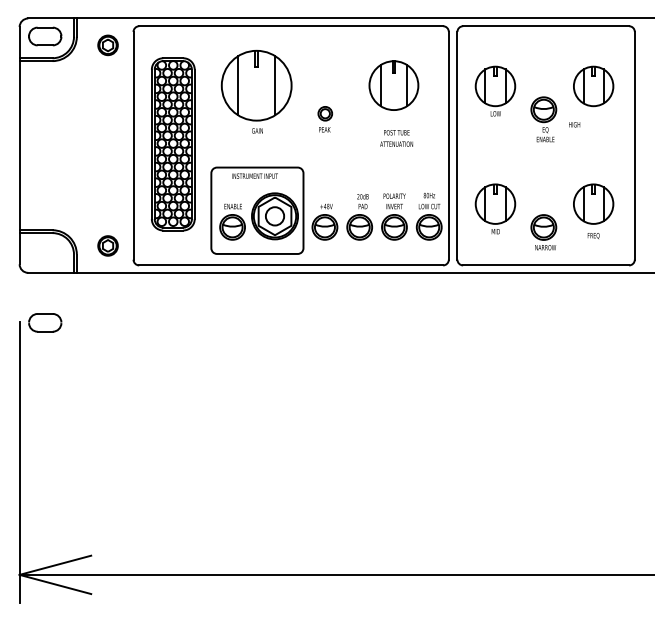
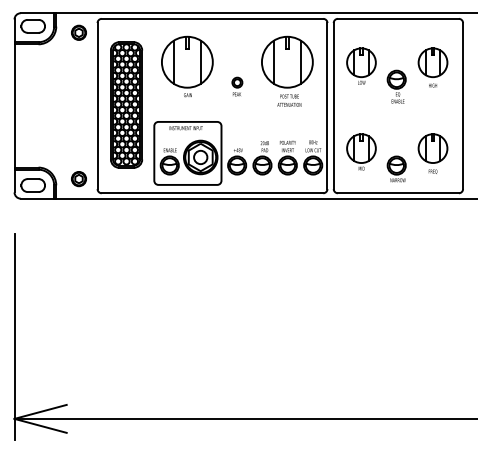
part: (393, 85) -> (287, 62), size x1.43
text: (574, 124) -> (432, 85), moved
part: (45, 322) -> (33, 185), moved

